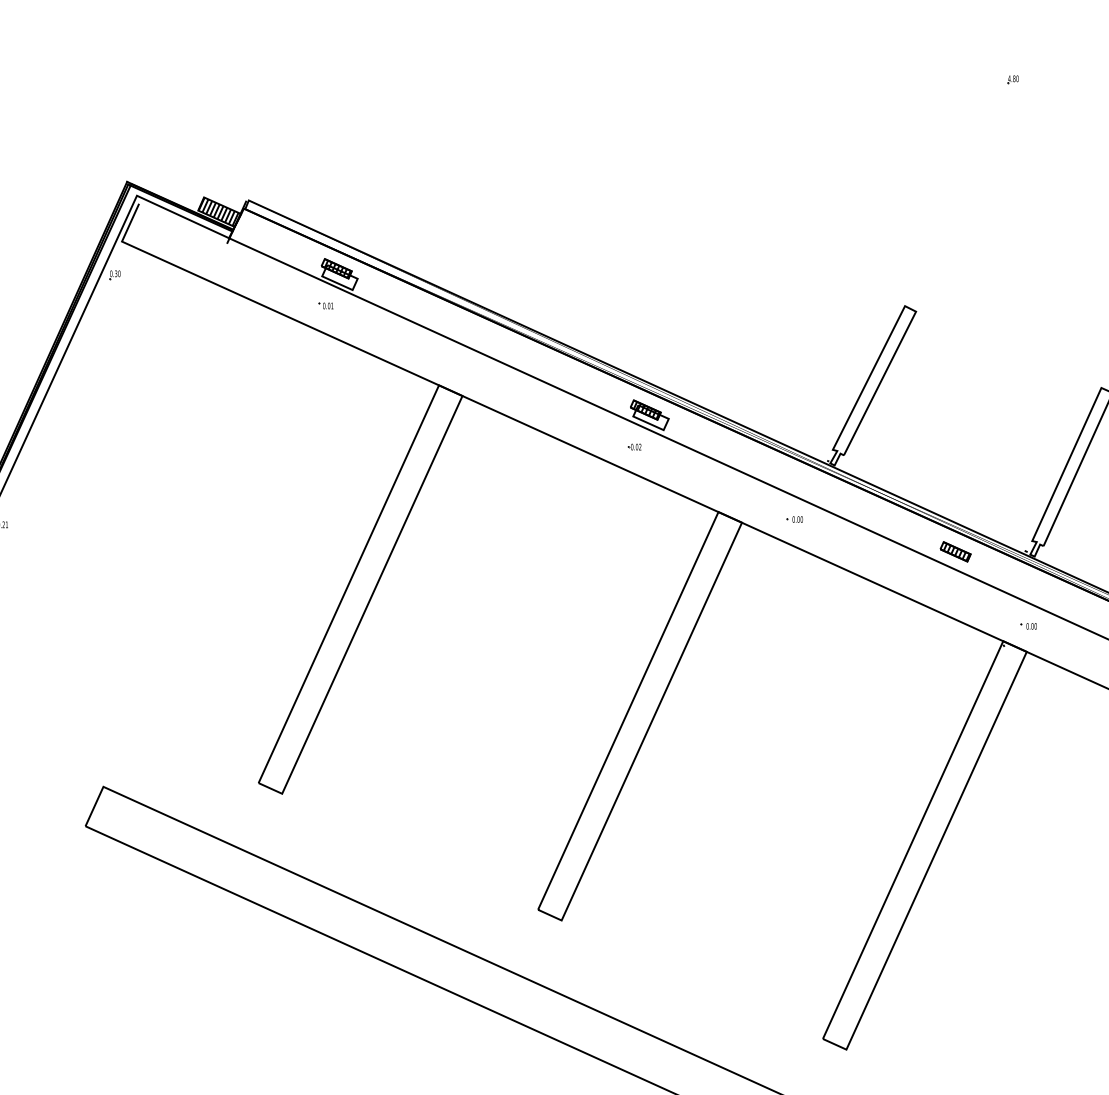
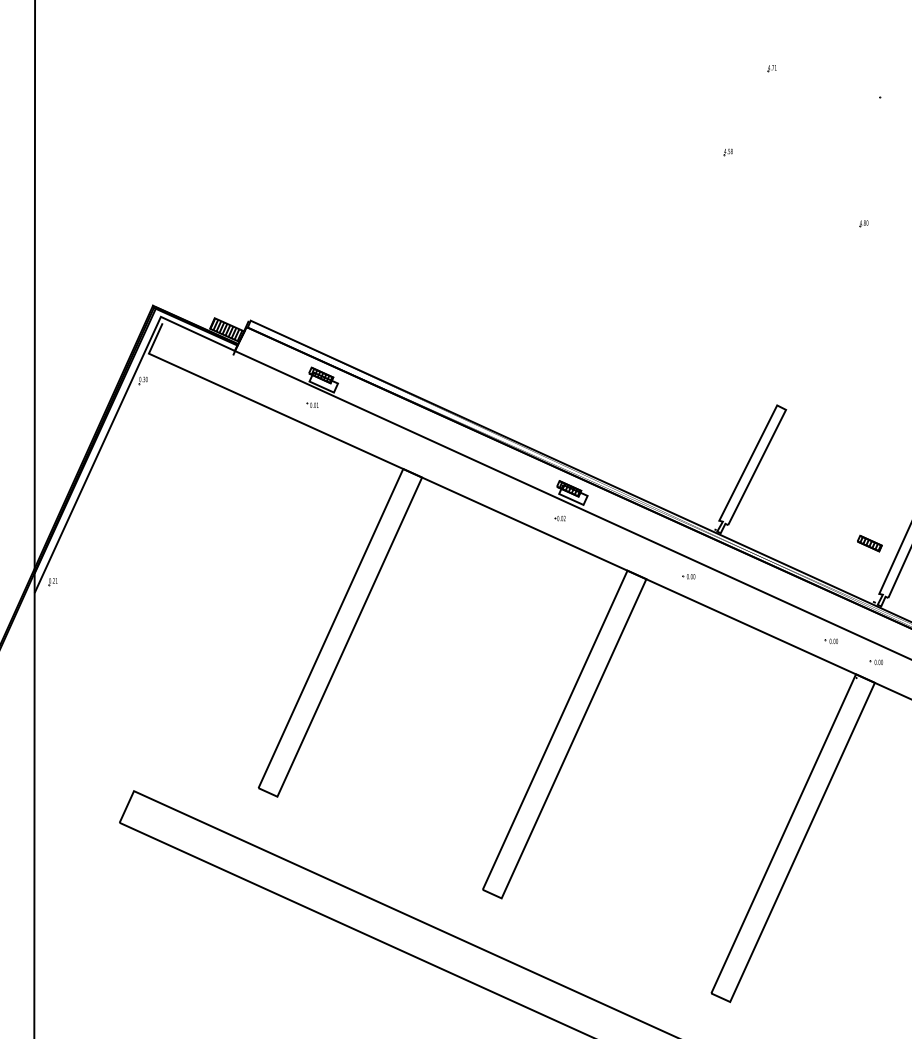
part: (955, 551) -> (869, 543), moved
part: (971, 599) -> (830, 640), added

